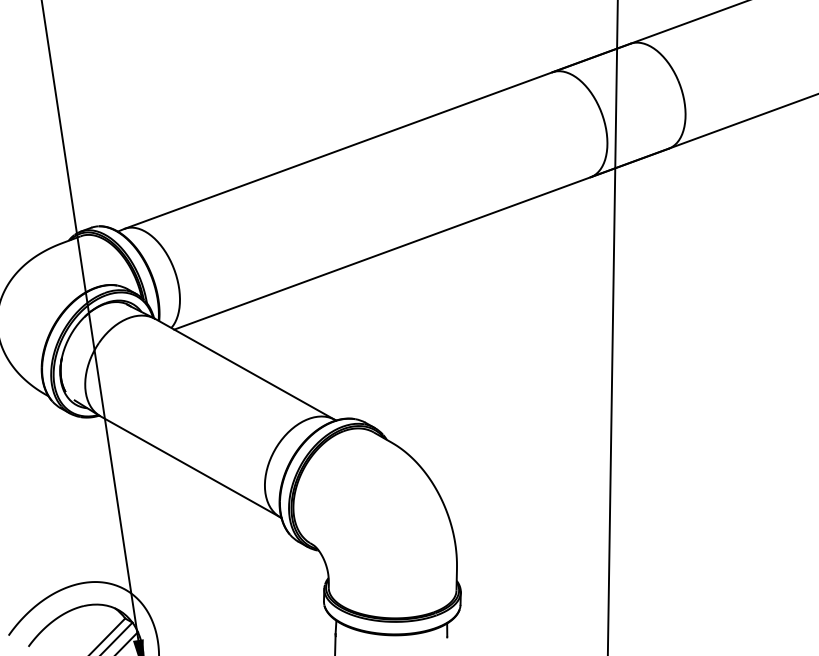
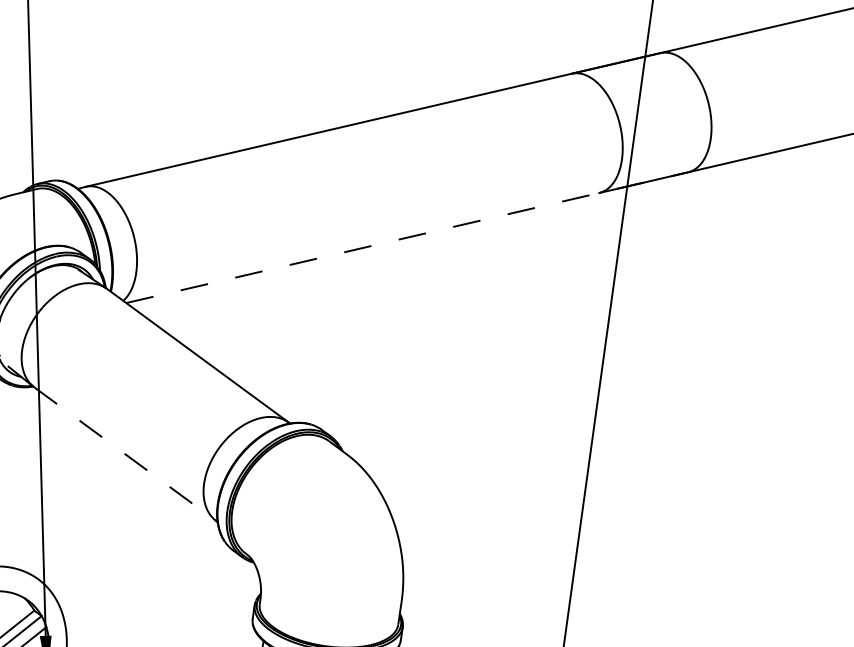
line: (421, 239) -> (407, 238), solid -> dashed
line: (190, 467) -> (125, 455), solid -> dashed

